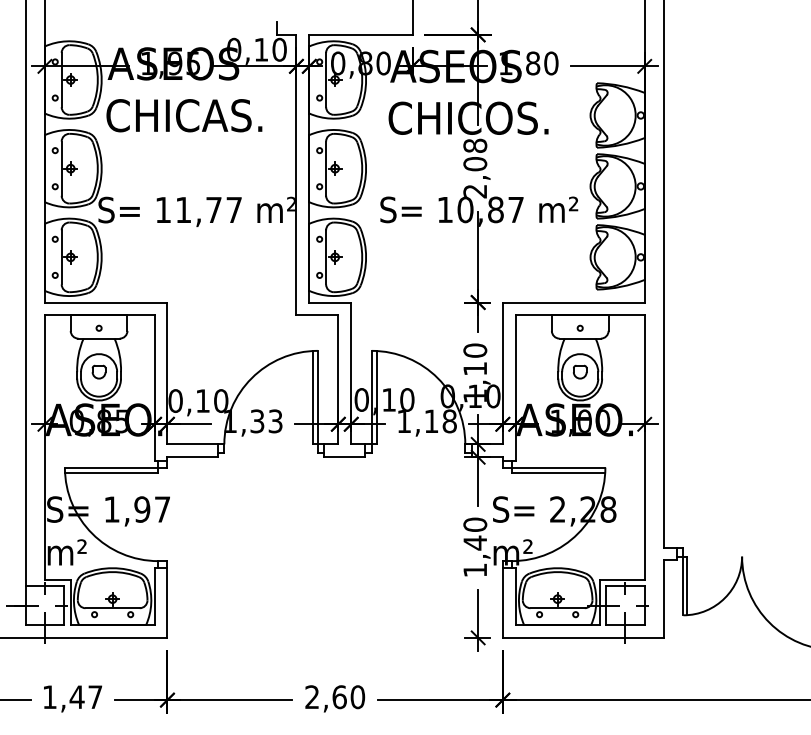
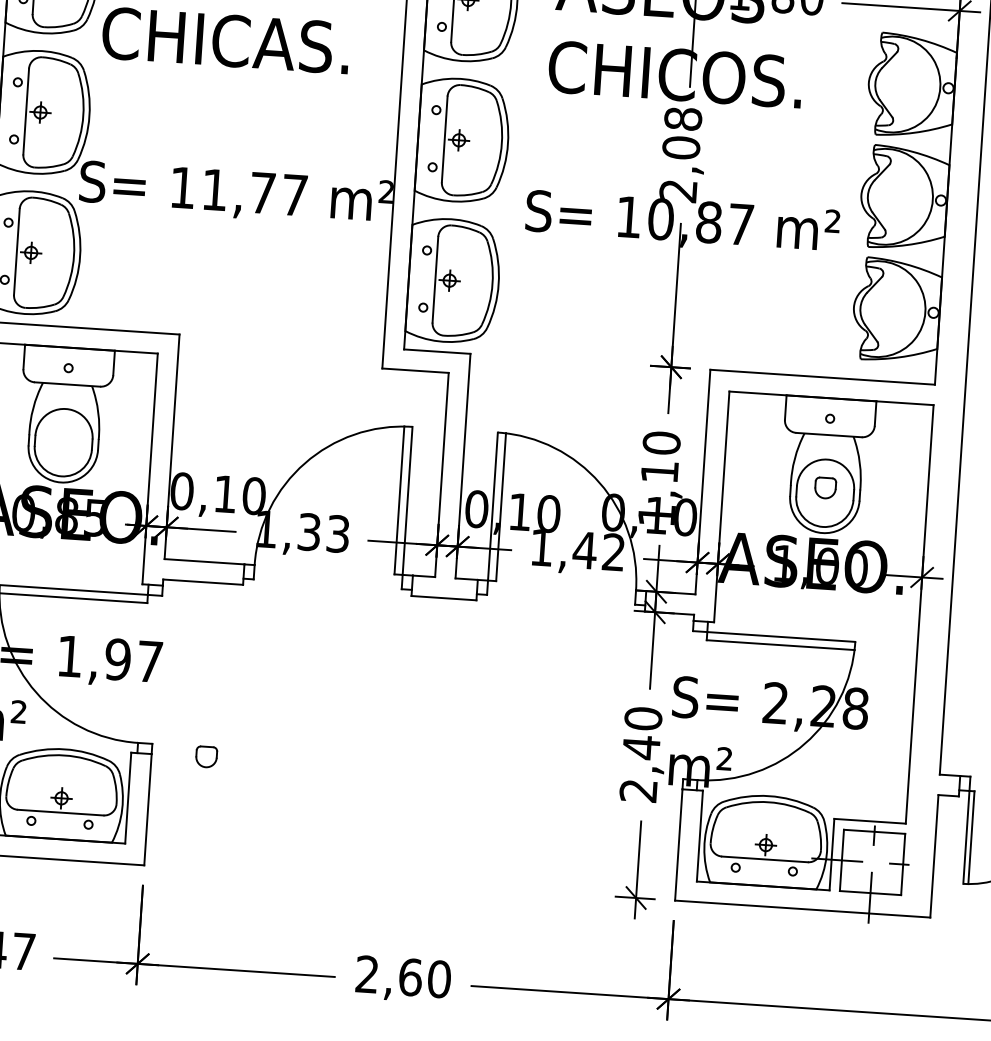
part: (98, 371) -> (205, 755), moved
text: (439, 421) -> (597, 551), 1,18 -> 1,42
text: (474, 570) -> (637, 790), 1,40 -> 2,40

